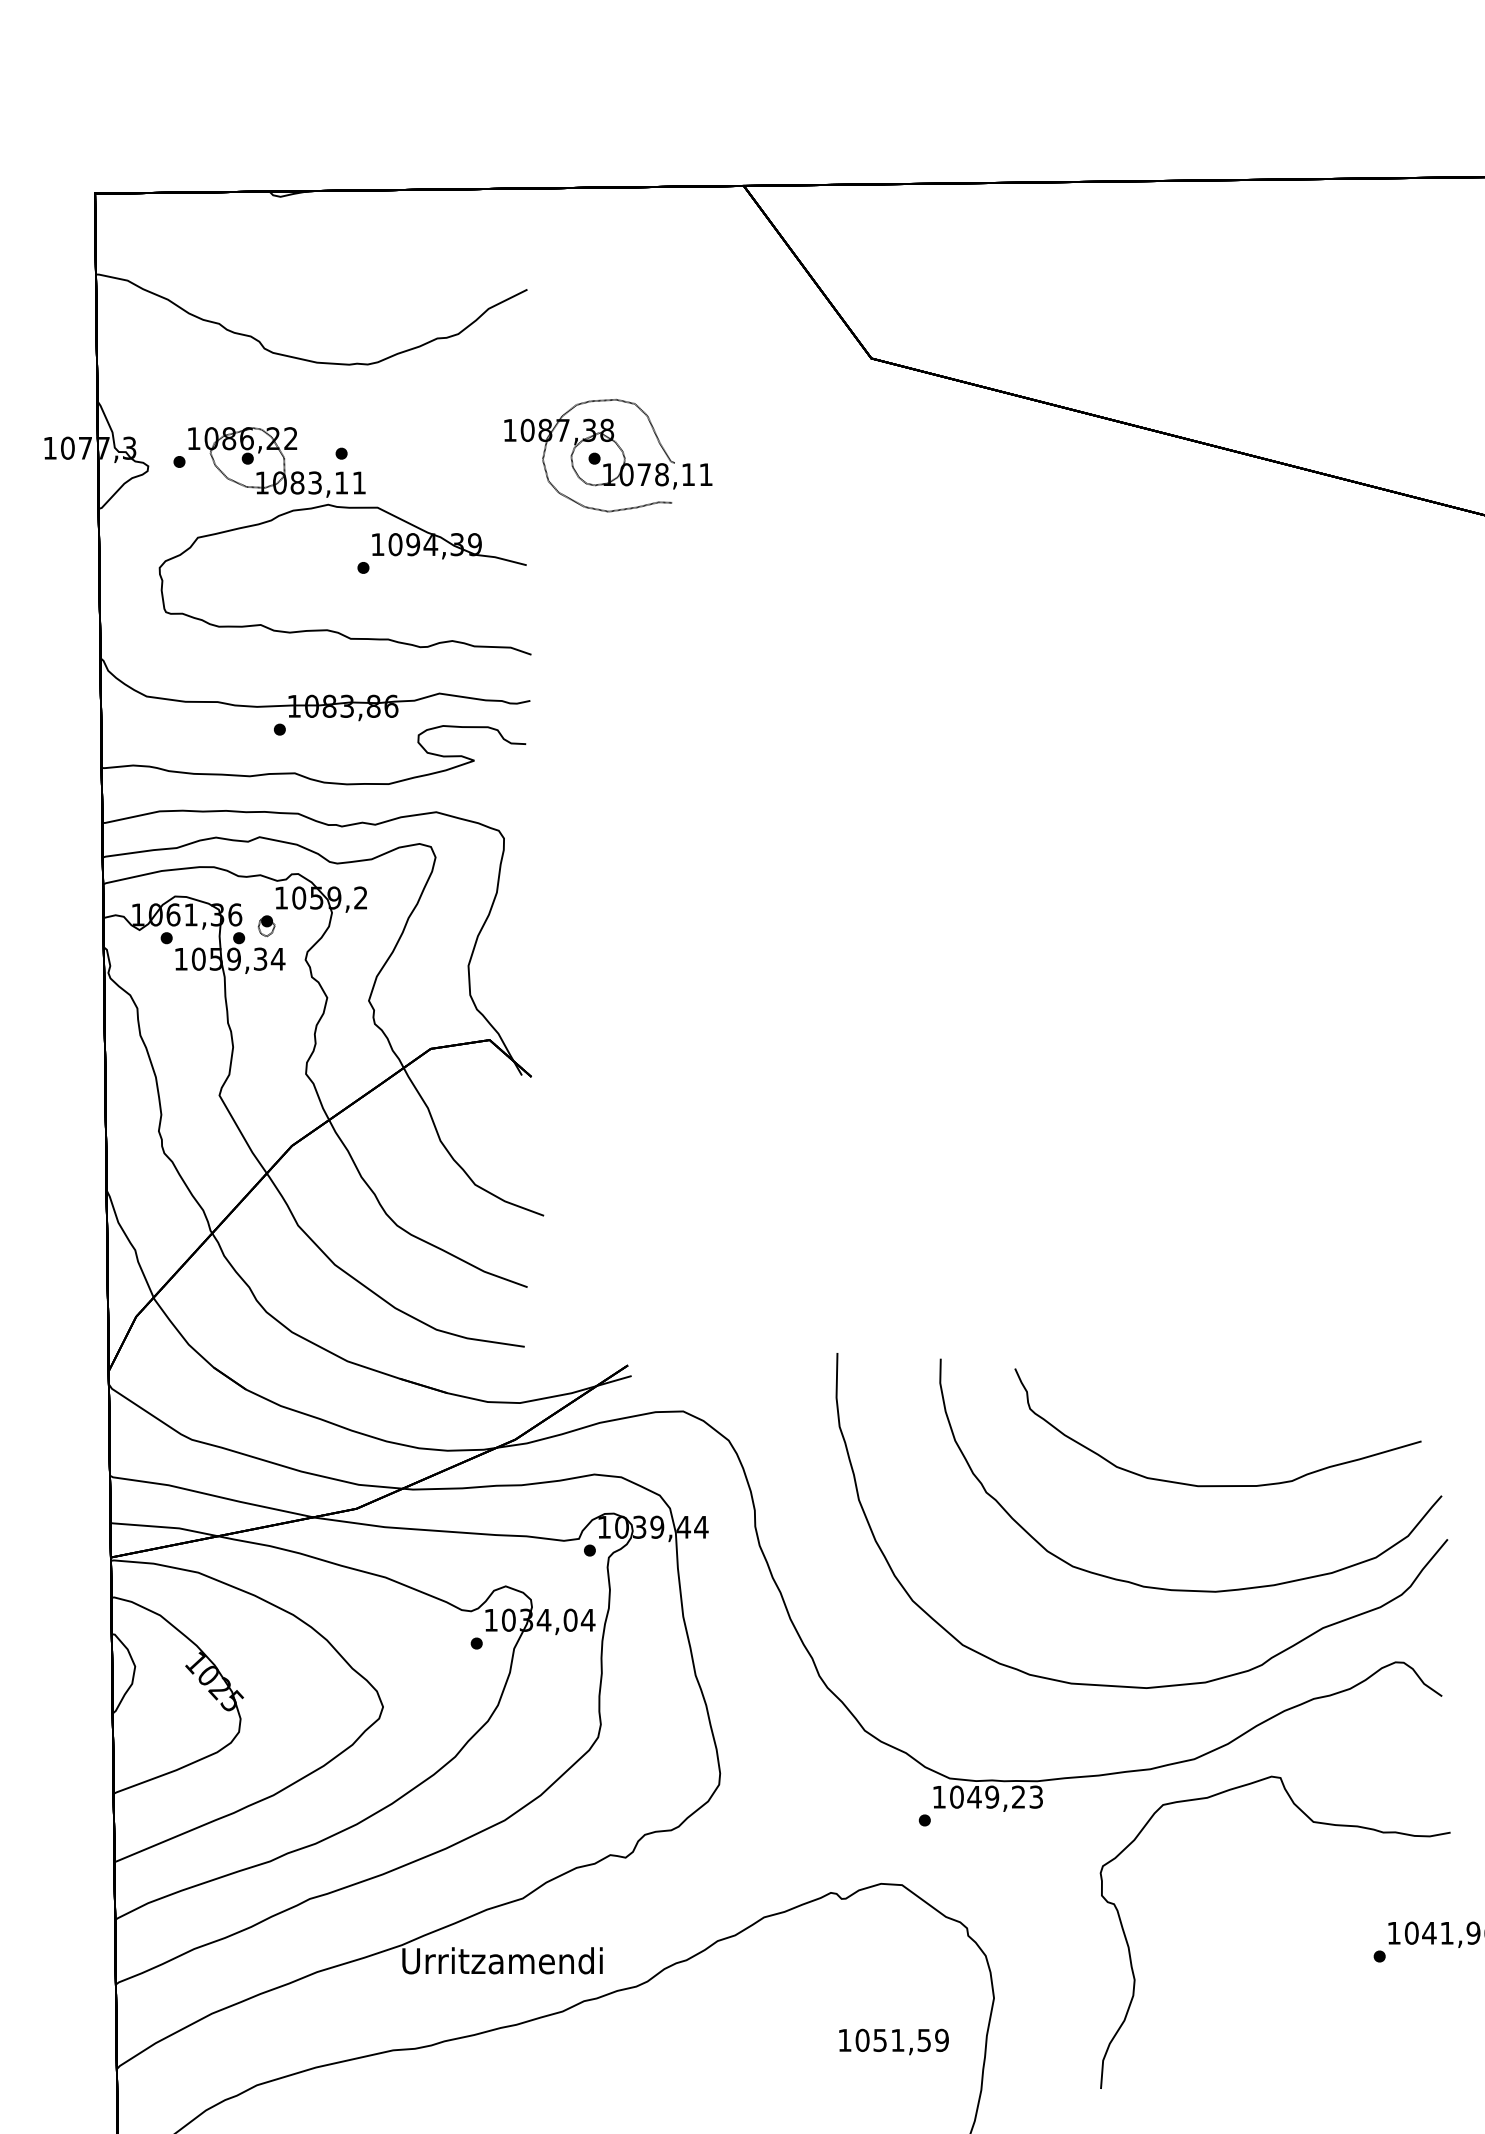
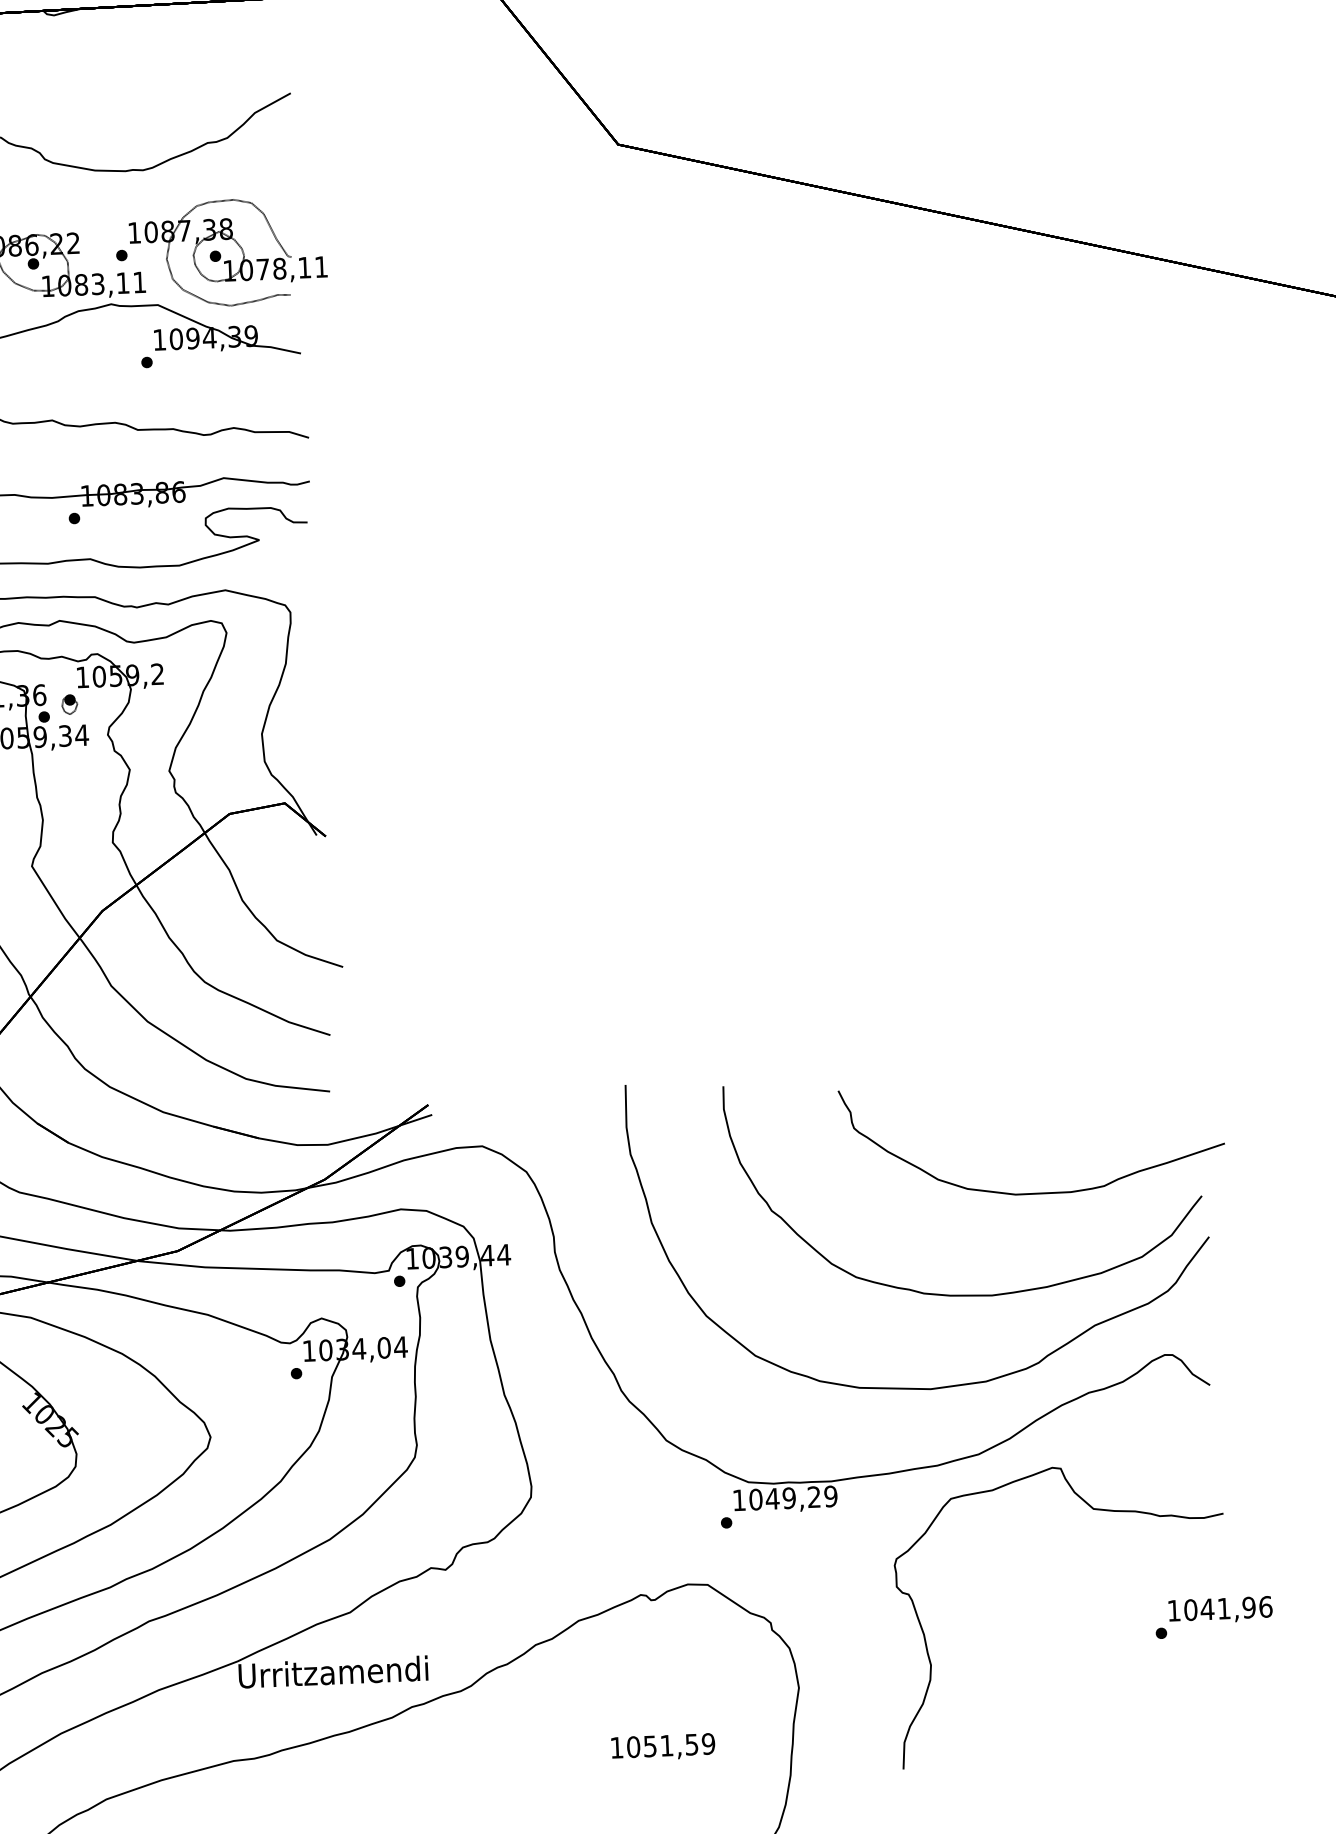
part: (608, 455) -> (228, 252), moved
part: (1217, 1485) -> (1034, 1193), moved
text: (1036, 1796) -> (831, 1495), 1049,23 -> 1049,29
text: (893, 2041) -> (662, 1746), moved

